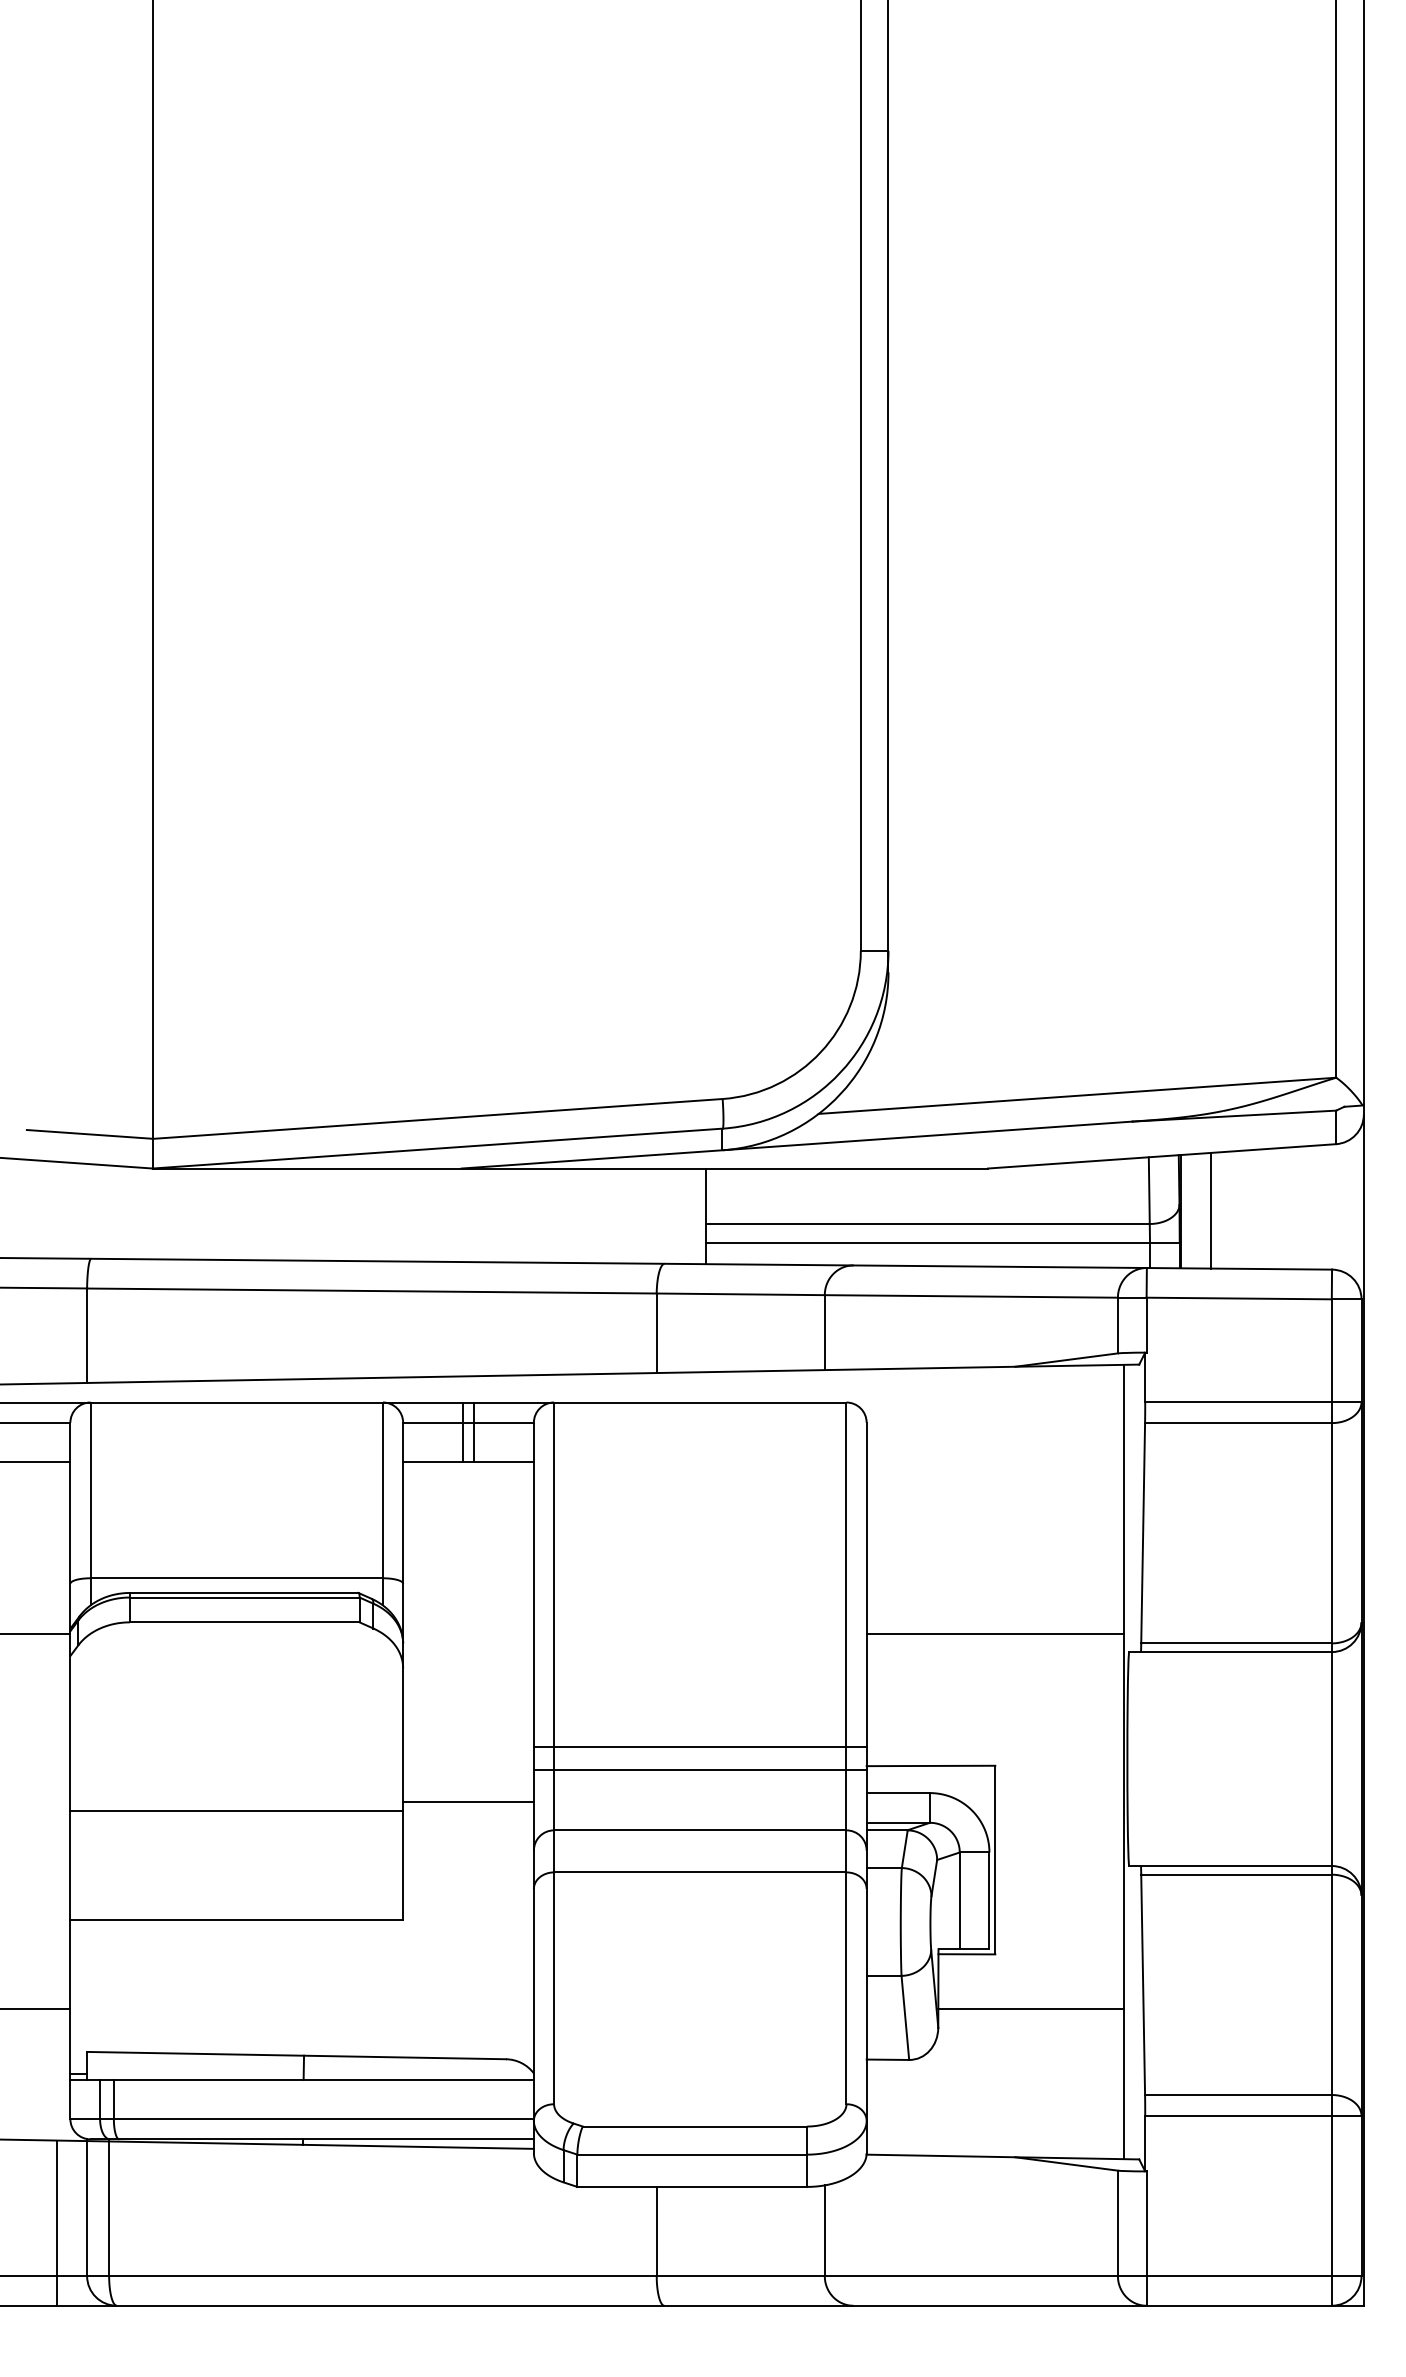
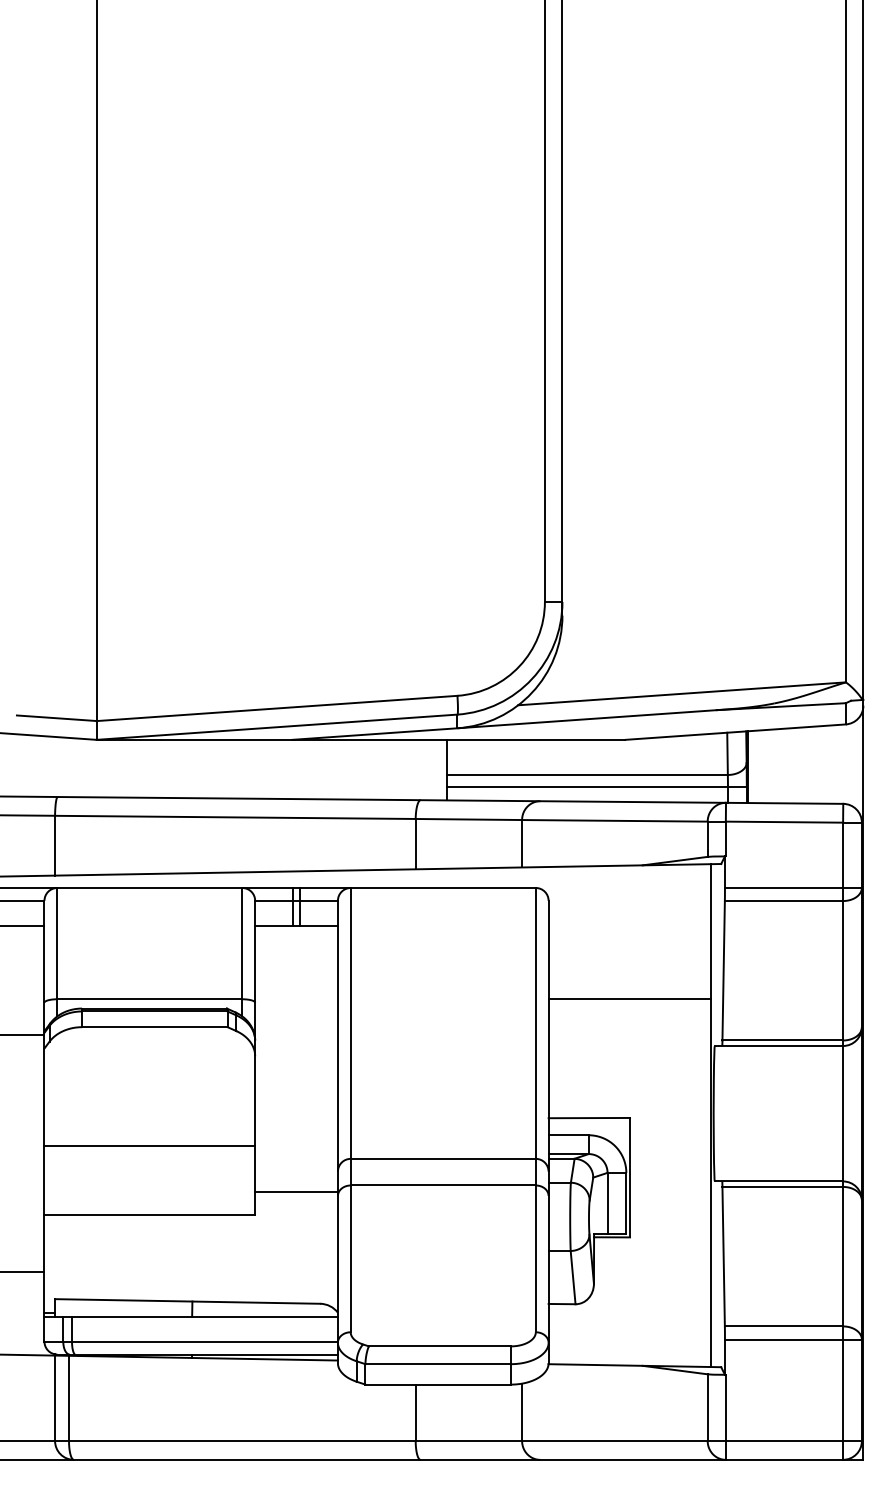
line: (1210, 1210) -> (766, 766), removed
line: (994, 1633) -> (629, 998), moved
line: (699, 1747) -> (442, 1106), removed
line: (699, 1769) -> (442, 1120), removed
line: (468, 1801) -> (296, 1191), moved
line: (1030, 2008) -> (652, 1271), removed
line: (57, 2223) -> (36, 1407), removed

